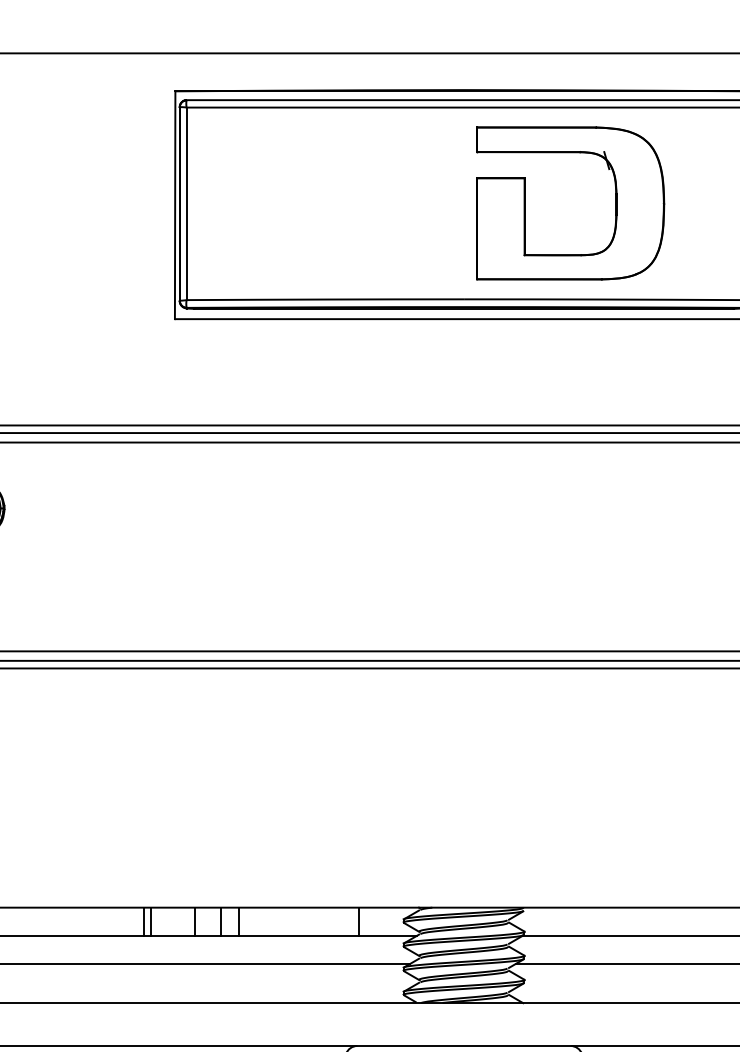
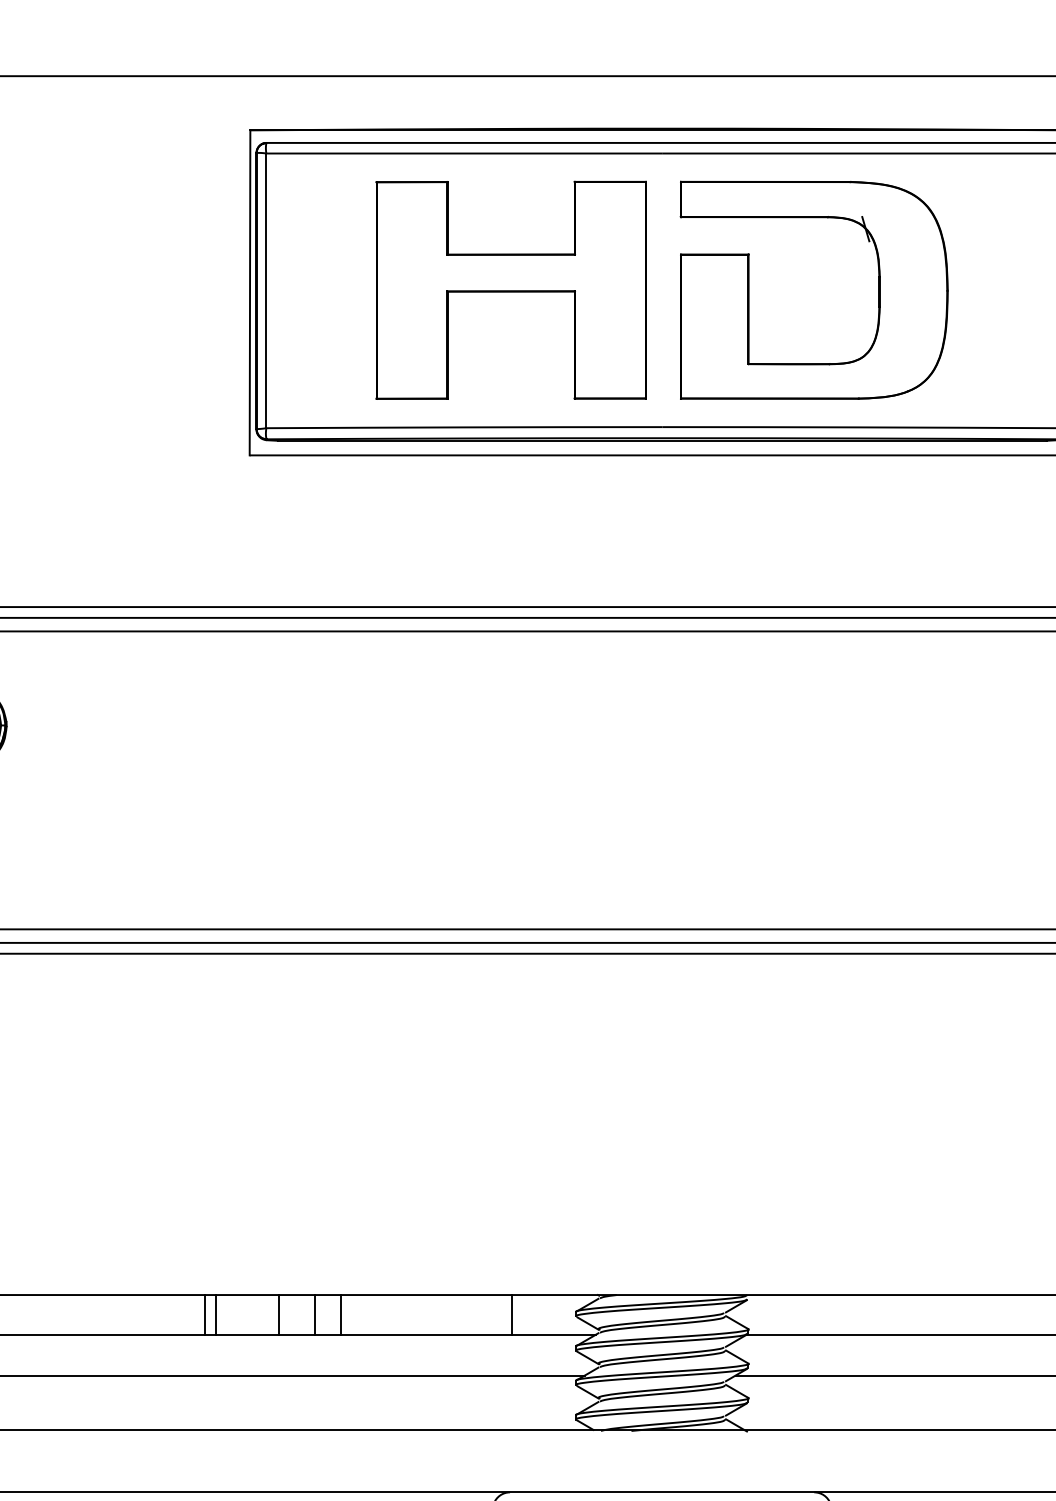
part: (357, 202) -> (510, 289), added

